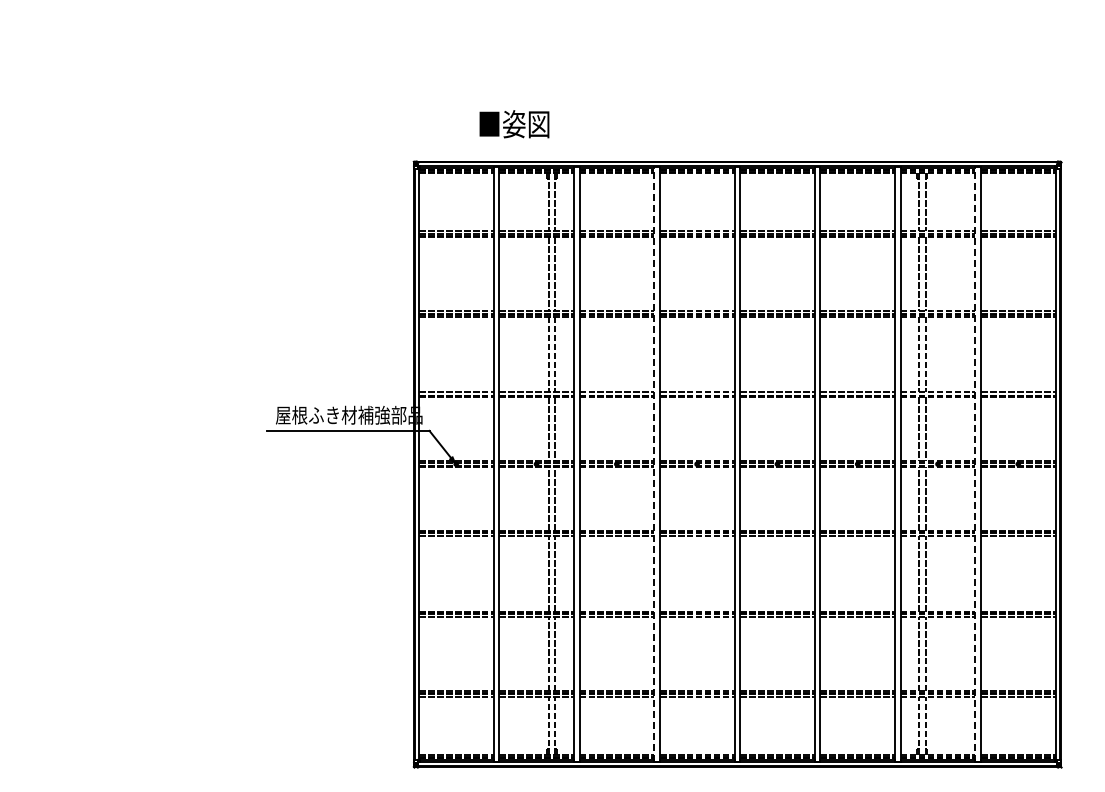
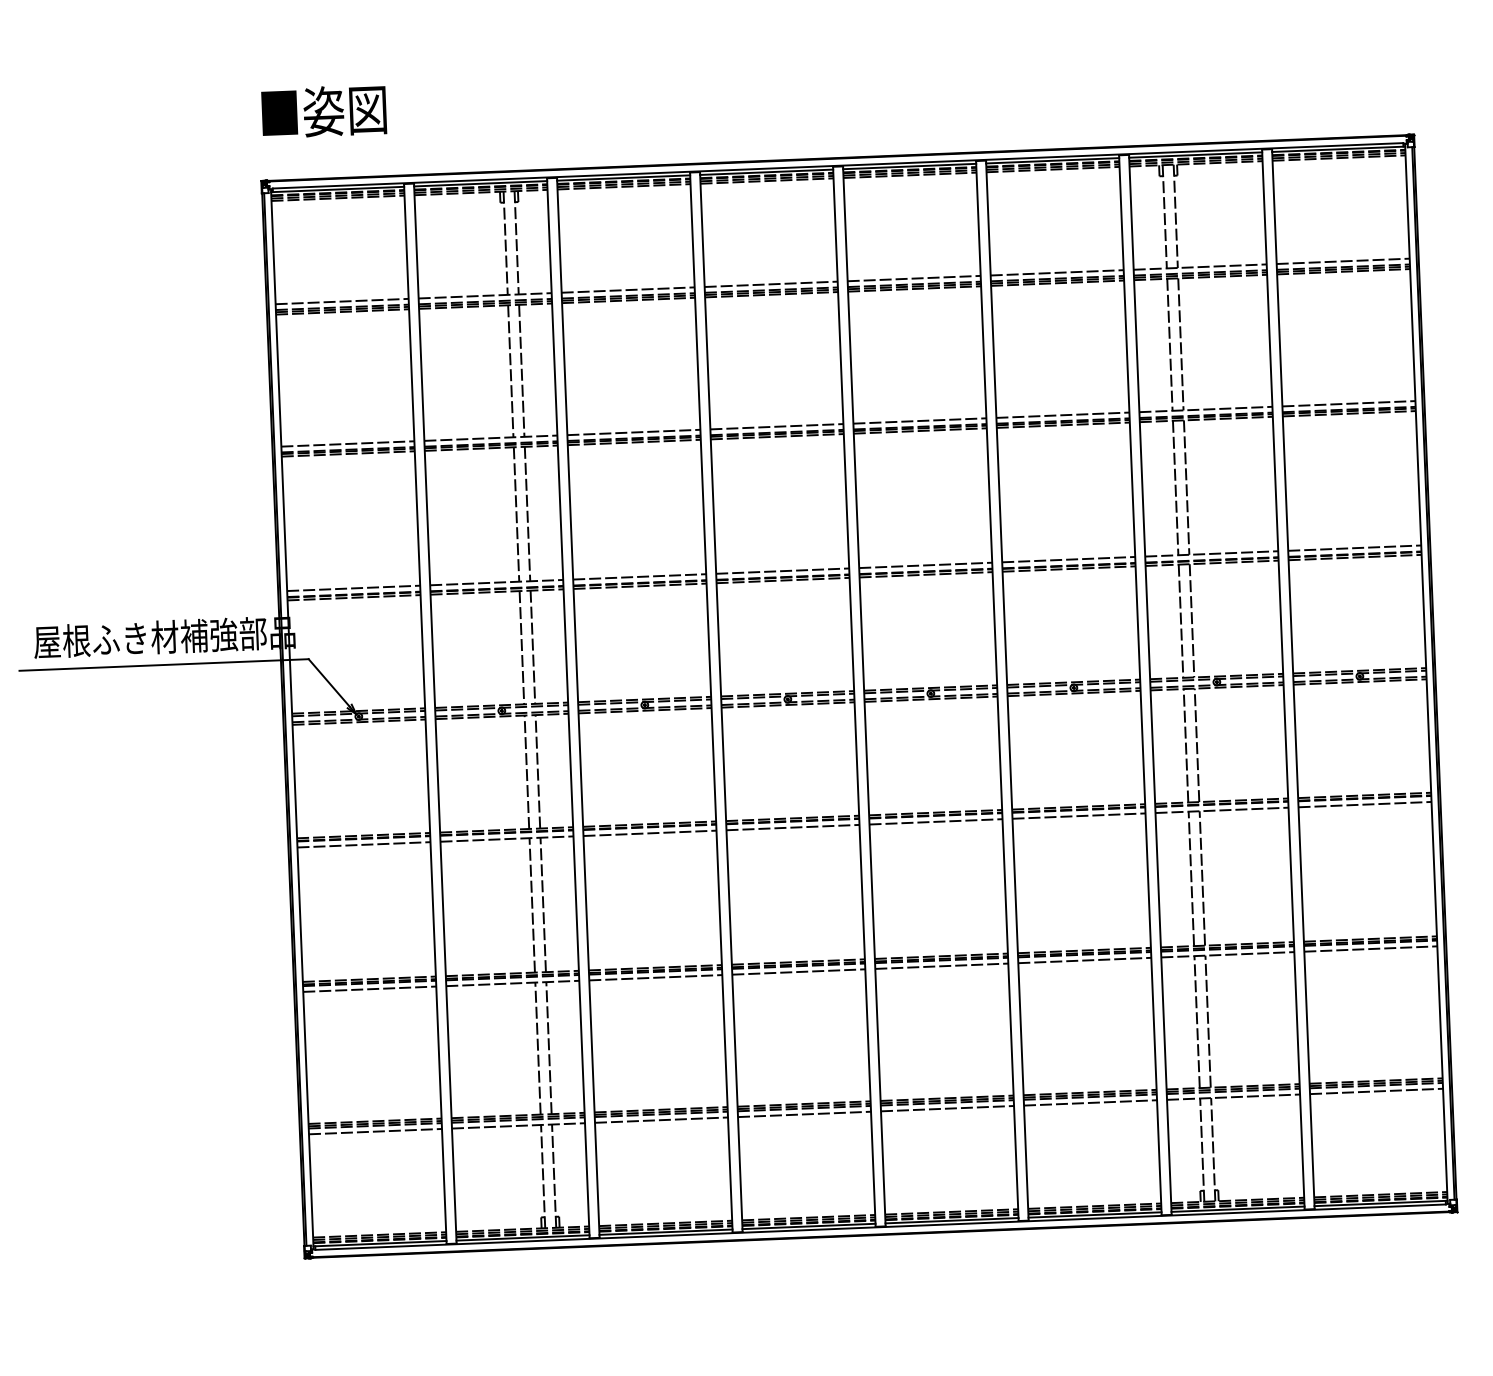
text: (514, 124) -> (324, 111), moved
line: (654, 464) -> (711, 702), dashed -> solid
line: (975, 464) -> (1283, 680), dashed -> solid

